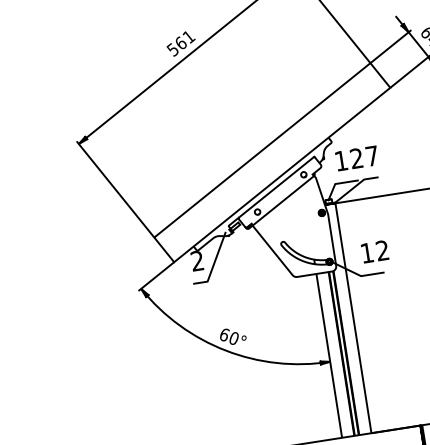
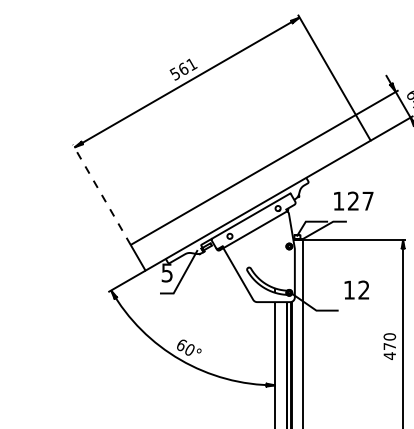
text: (356, 157) -> (353, 200), moved
line: (115, 189) -> (101, 194), solid -> dashed
text: (374, 251) -> (356, 289), moved
text: (196, 260) -> (166, 272), 2 -> 5

